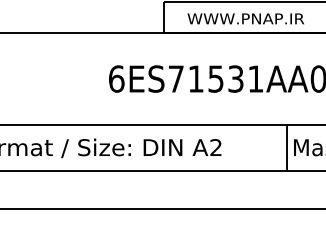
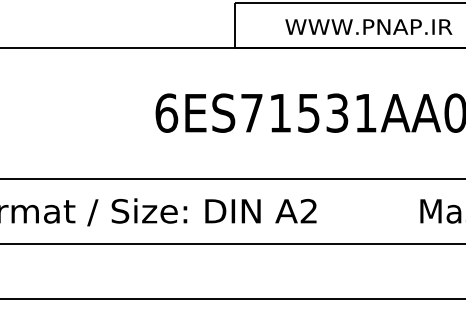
text: (245, 18) -> (368, 26), moved
line: (286, 147) -> (409, 211), removed

